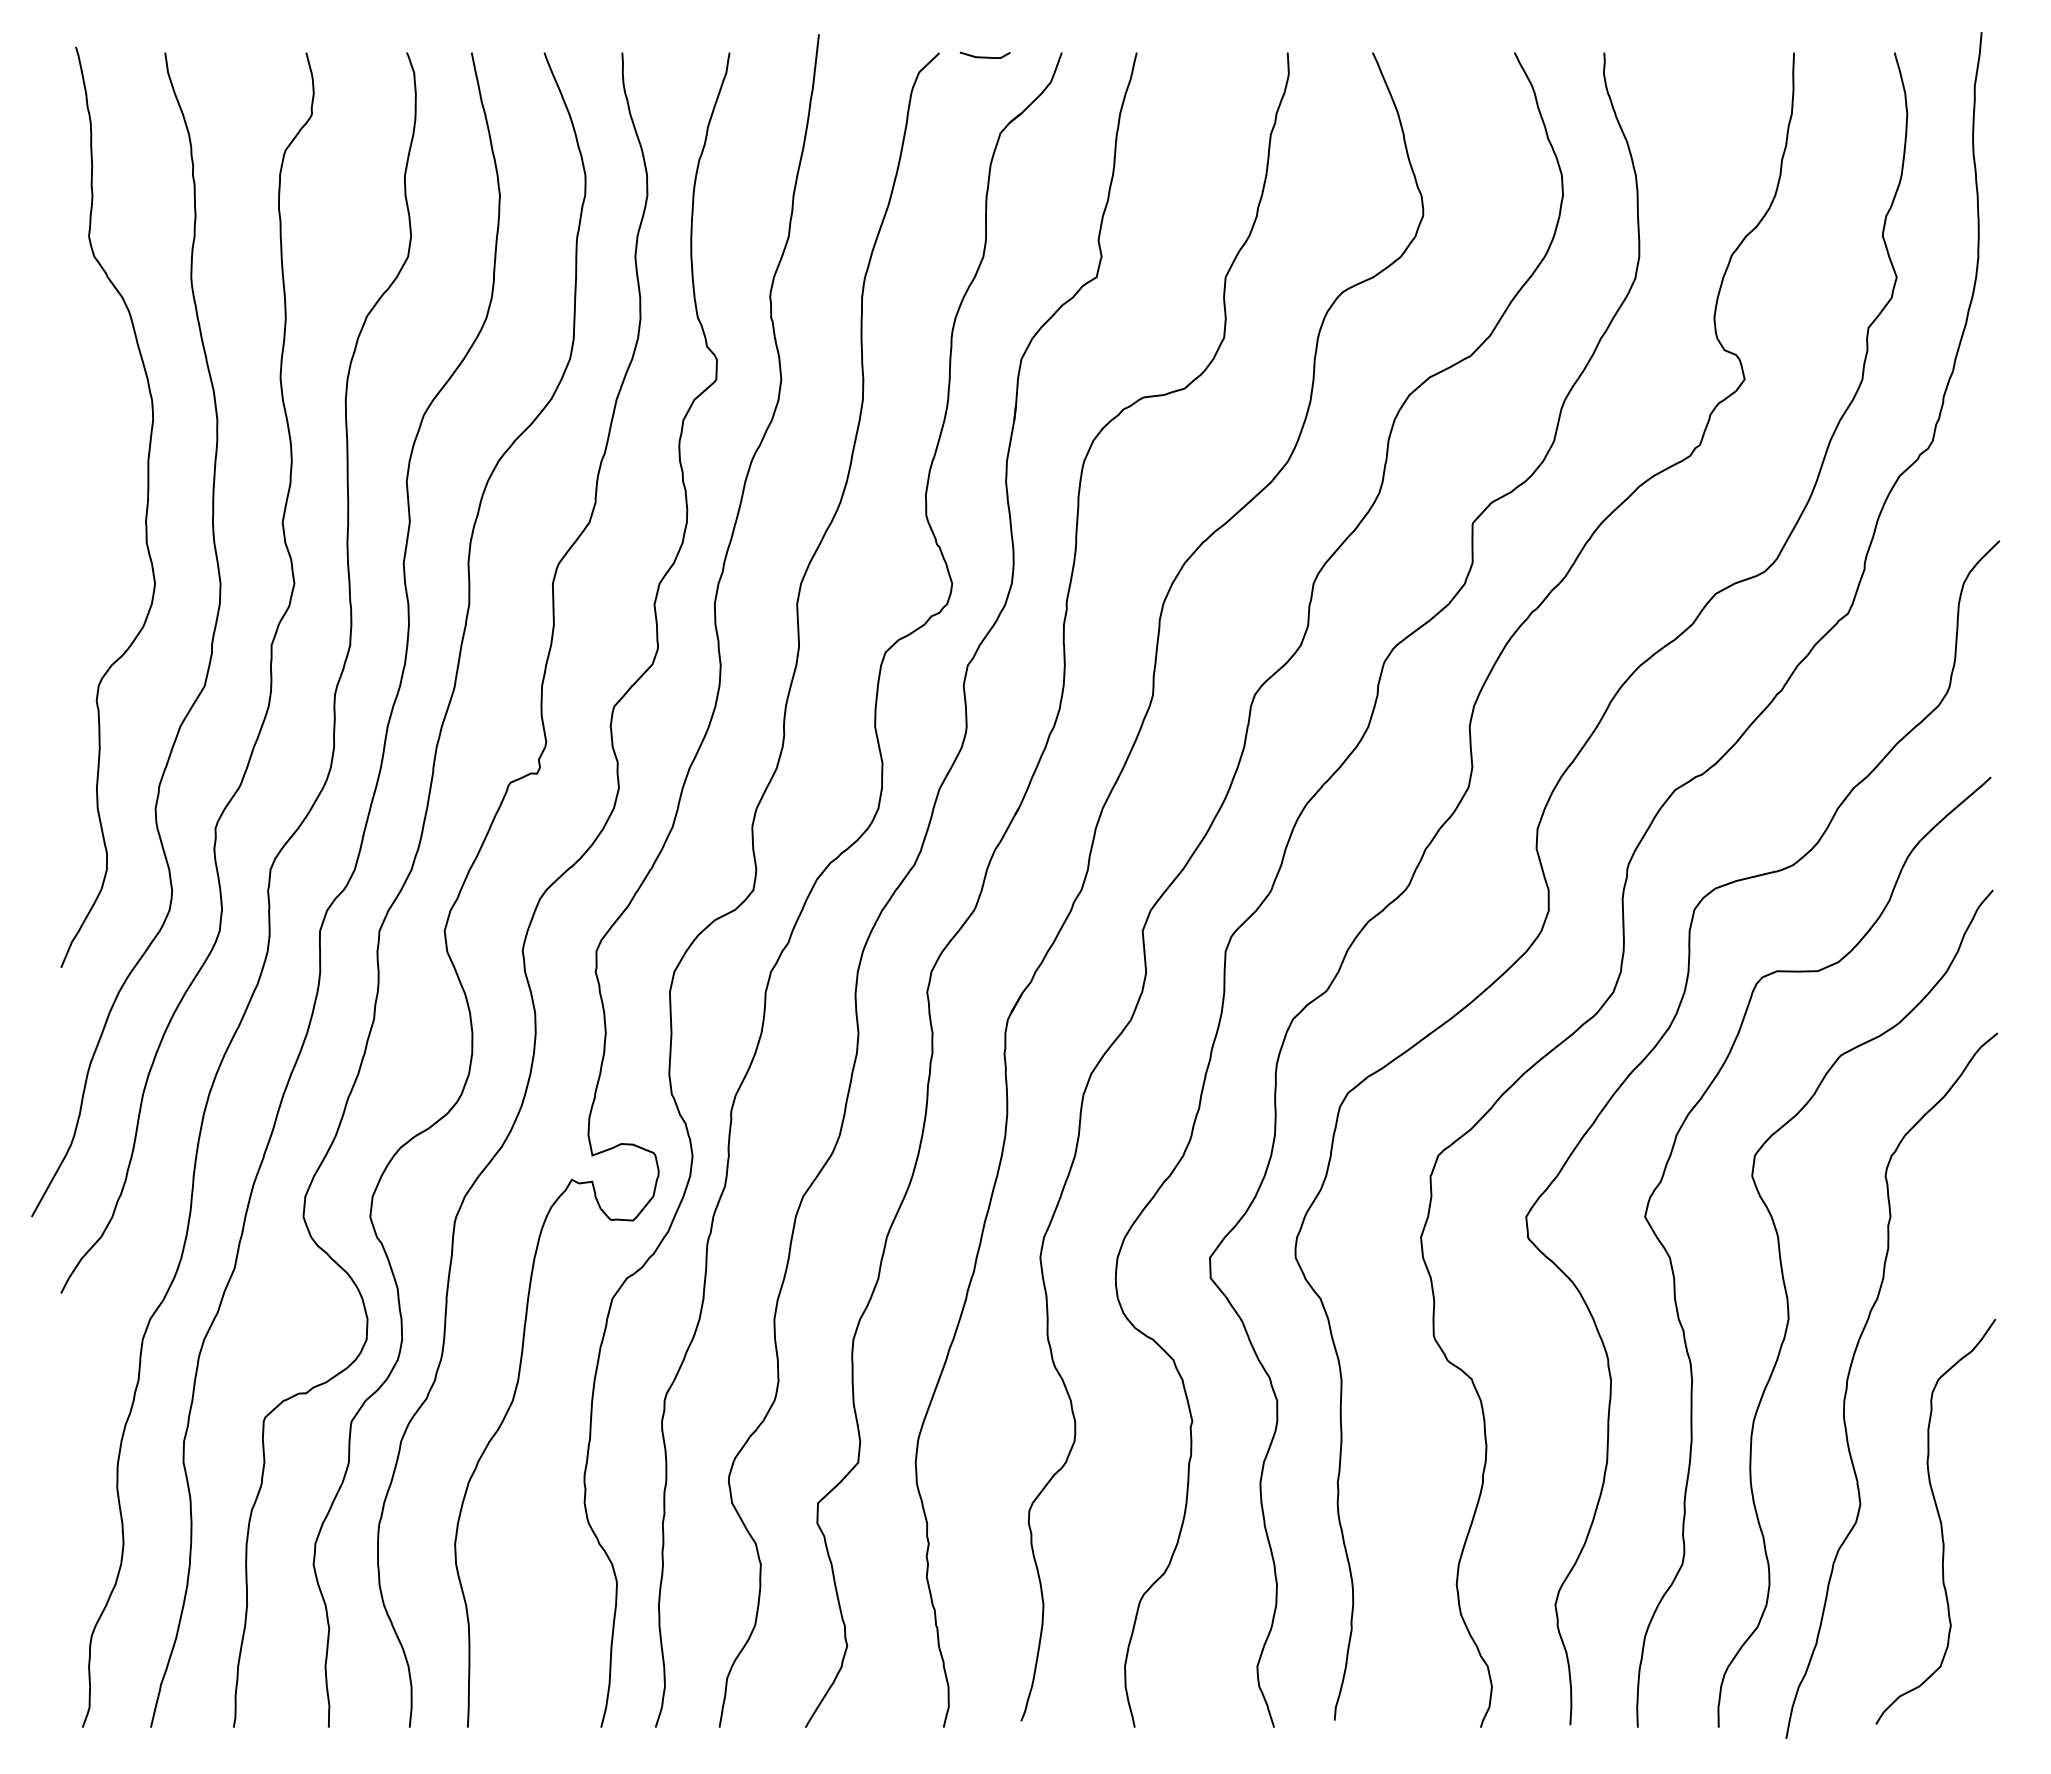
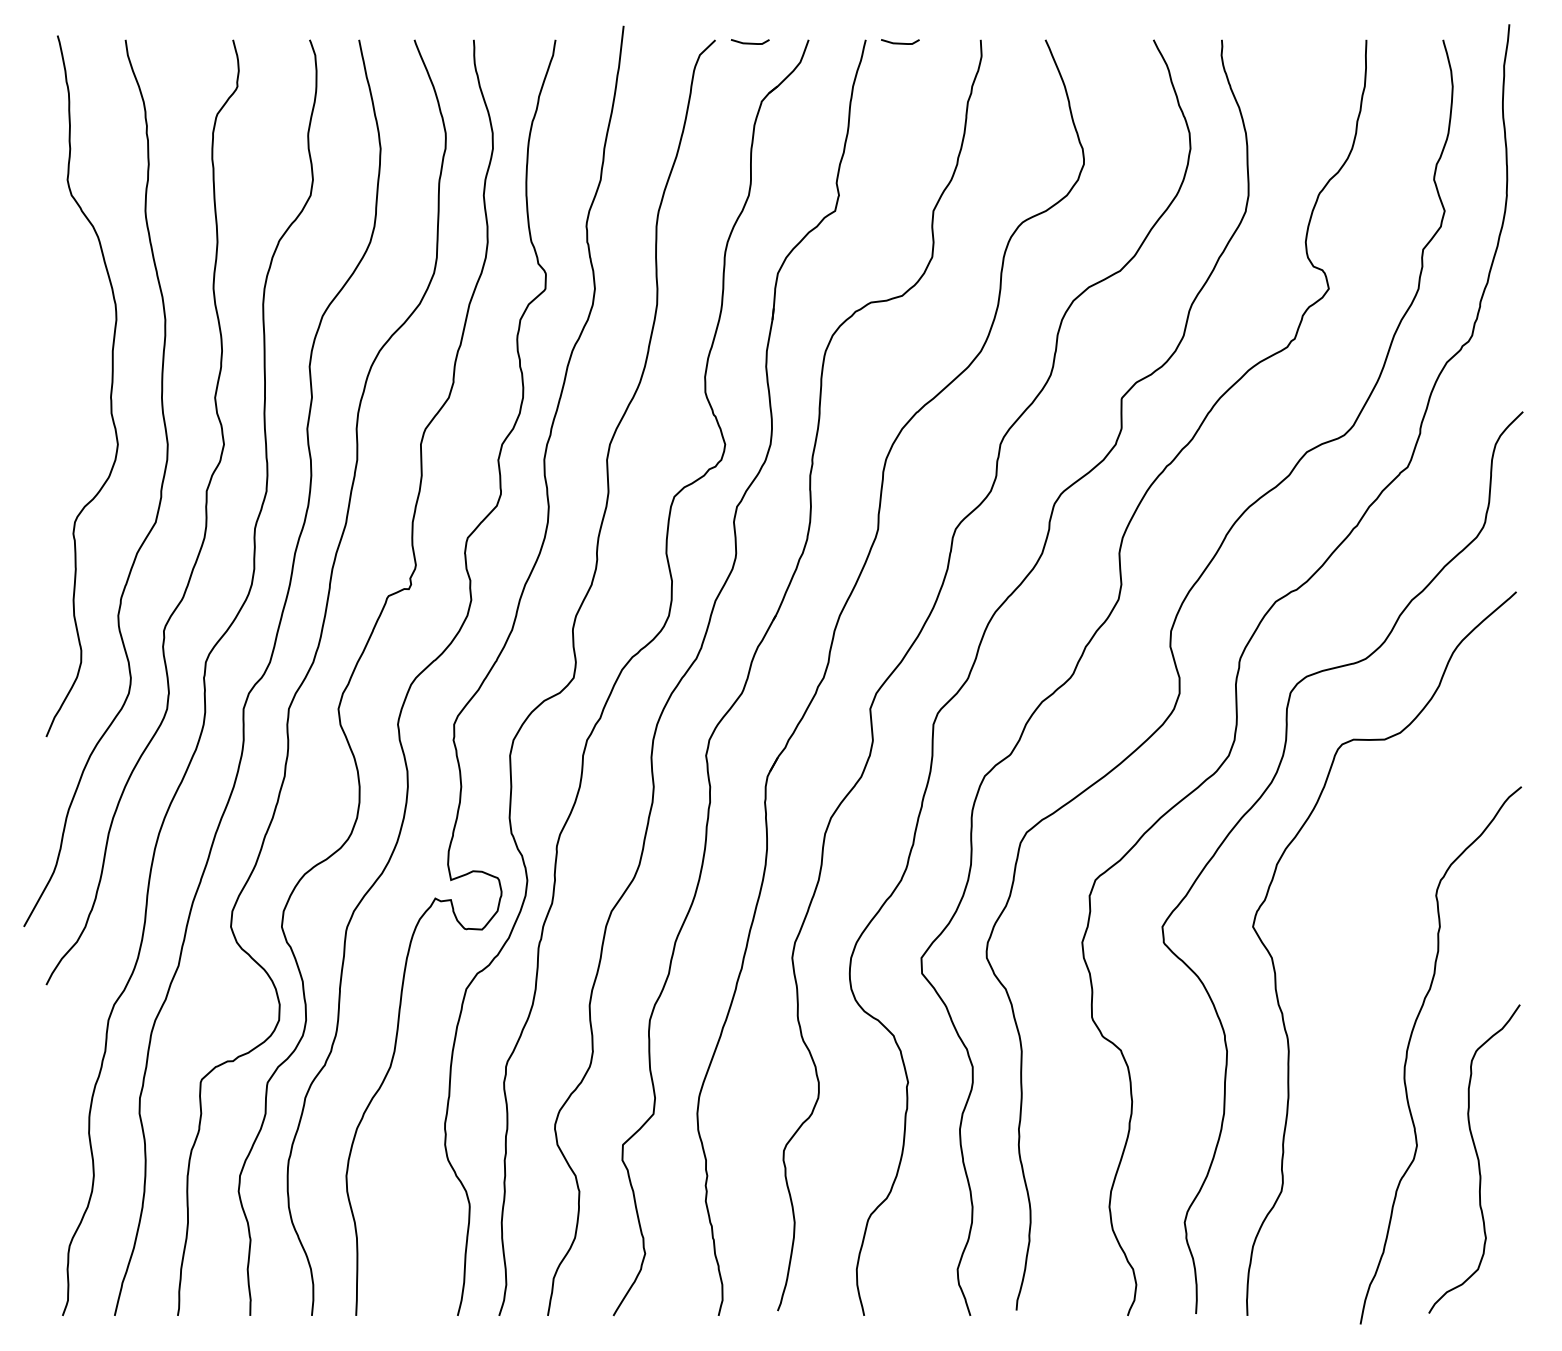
line: (1181, 56) -> (899, 42), added
curve: (1789, 1309) -> (1363, 997), removed

